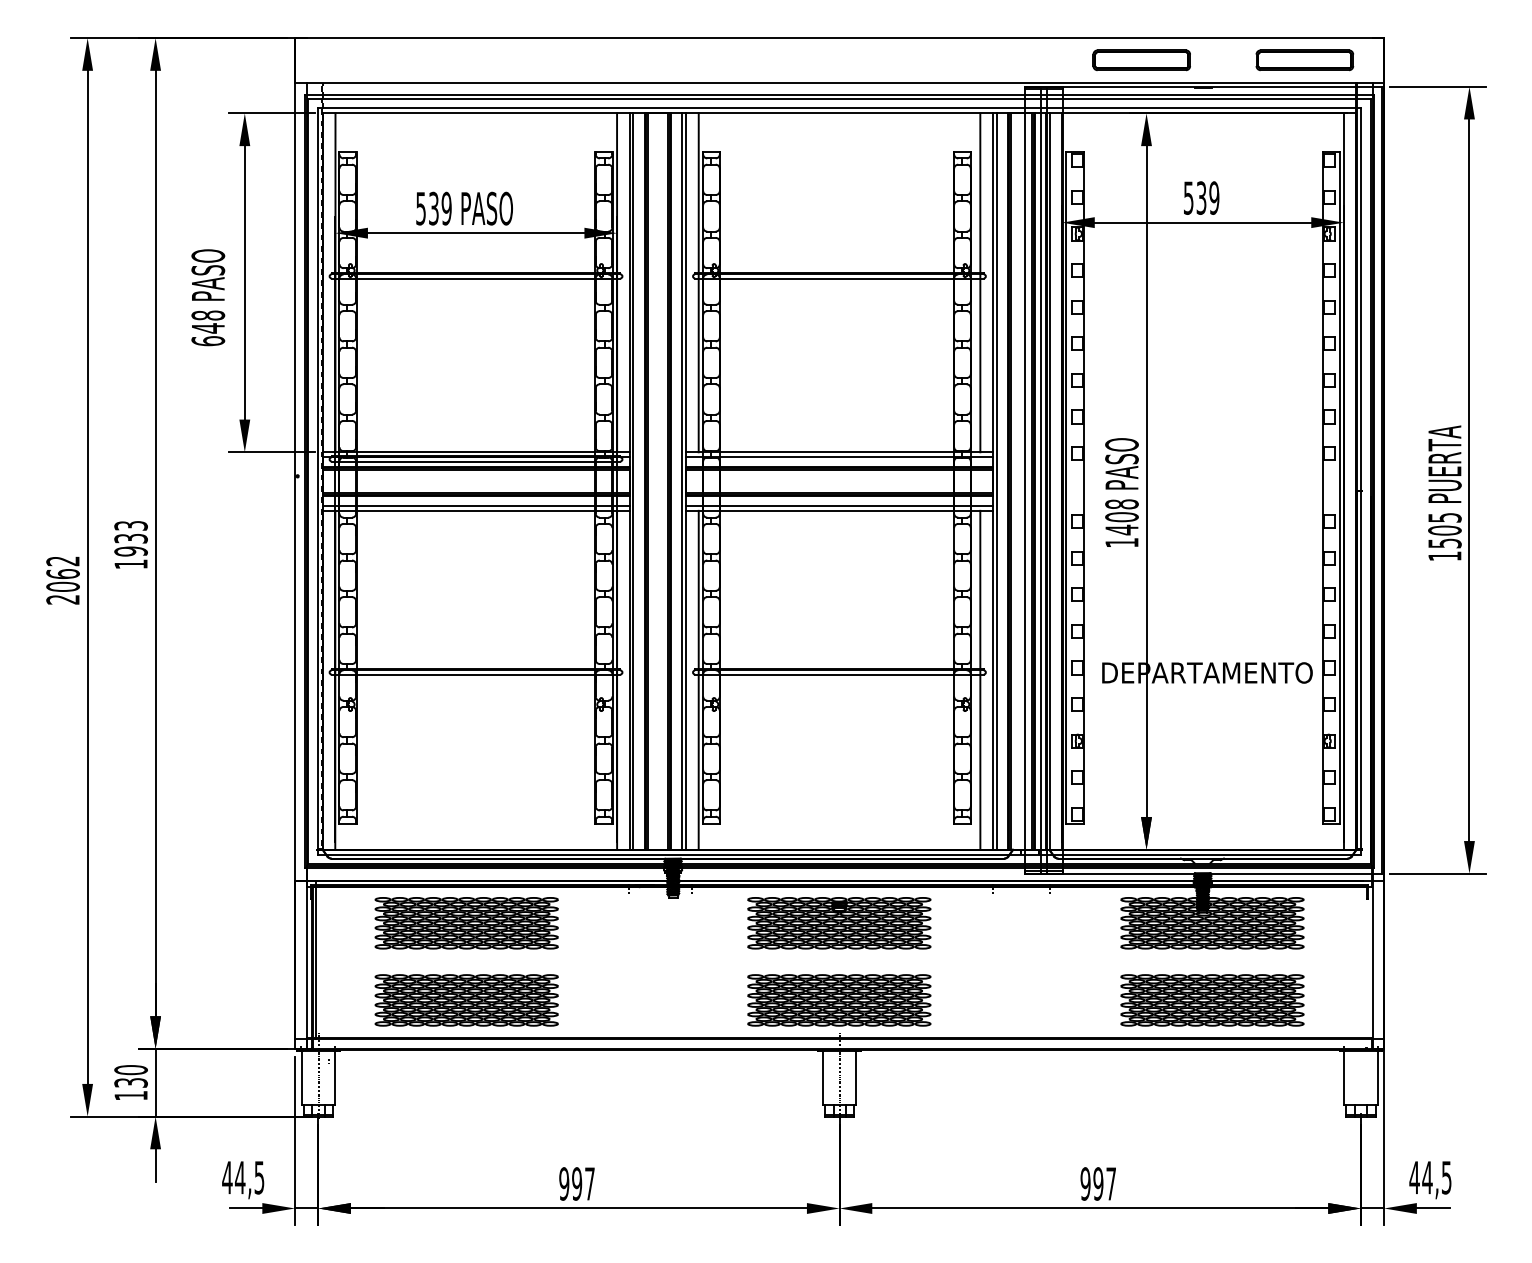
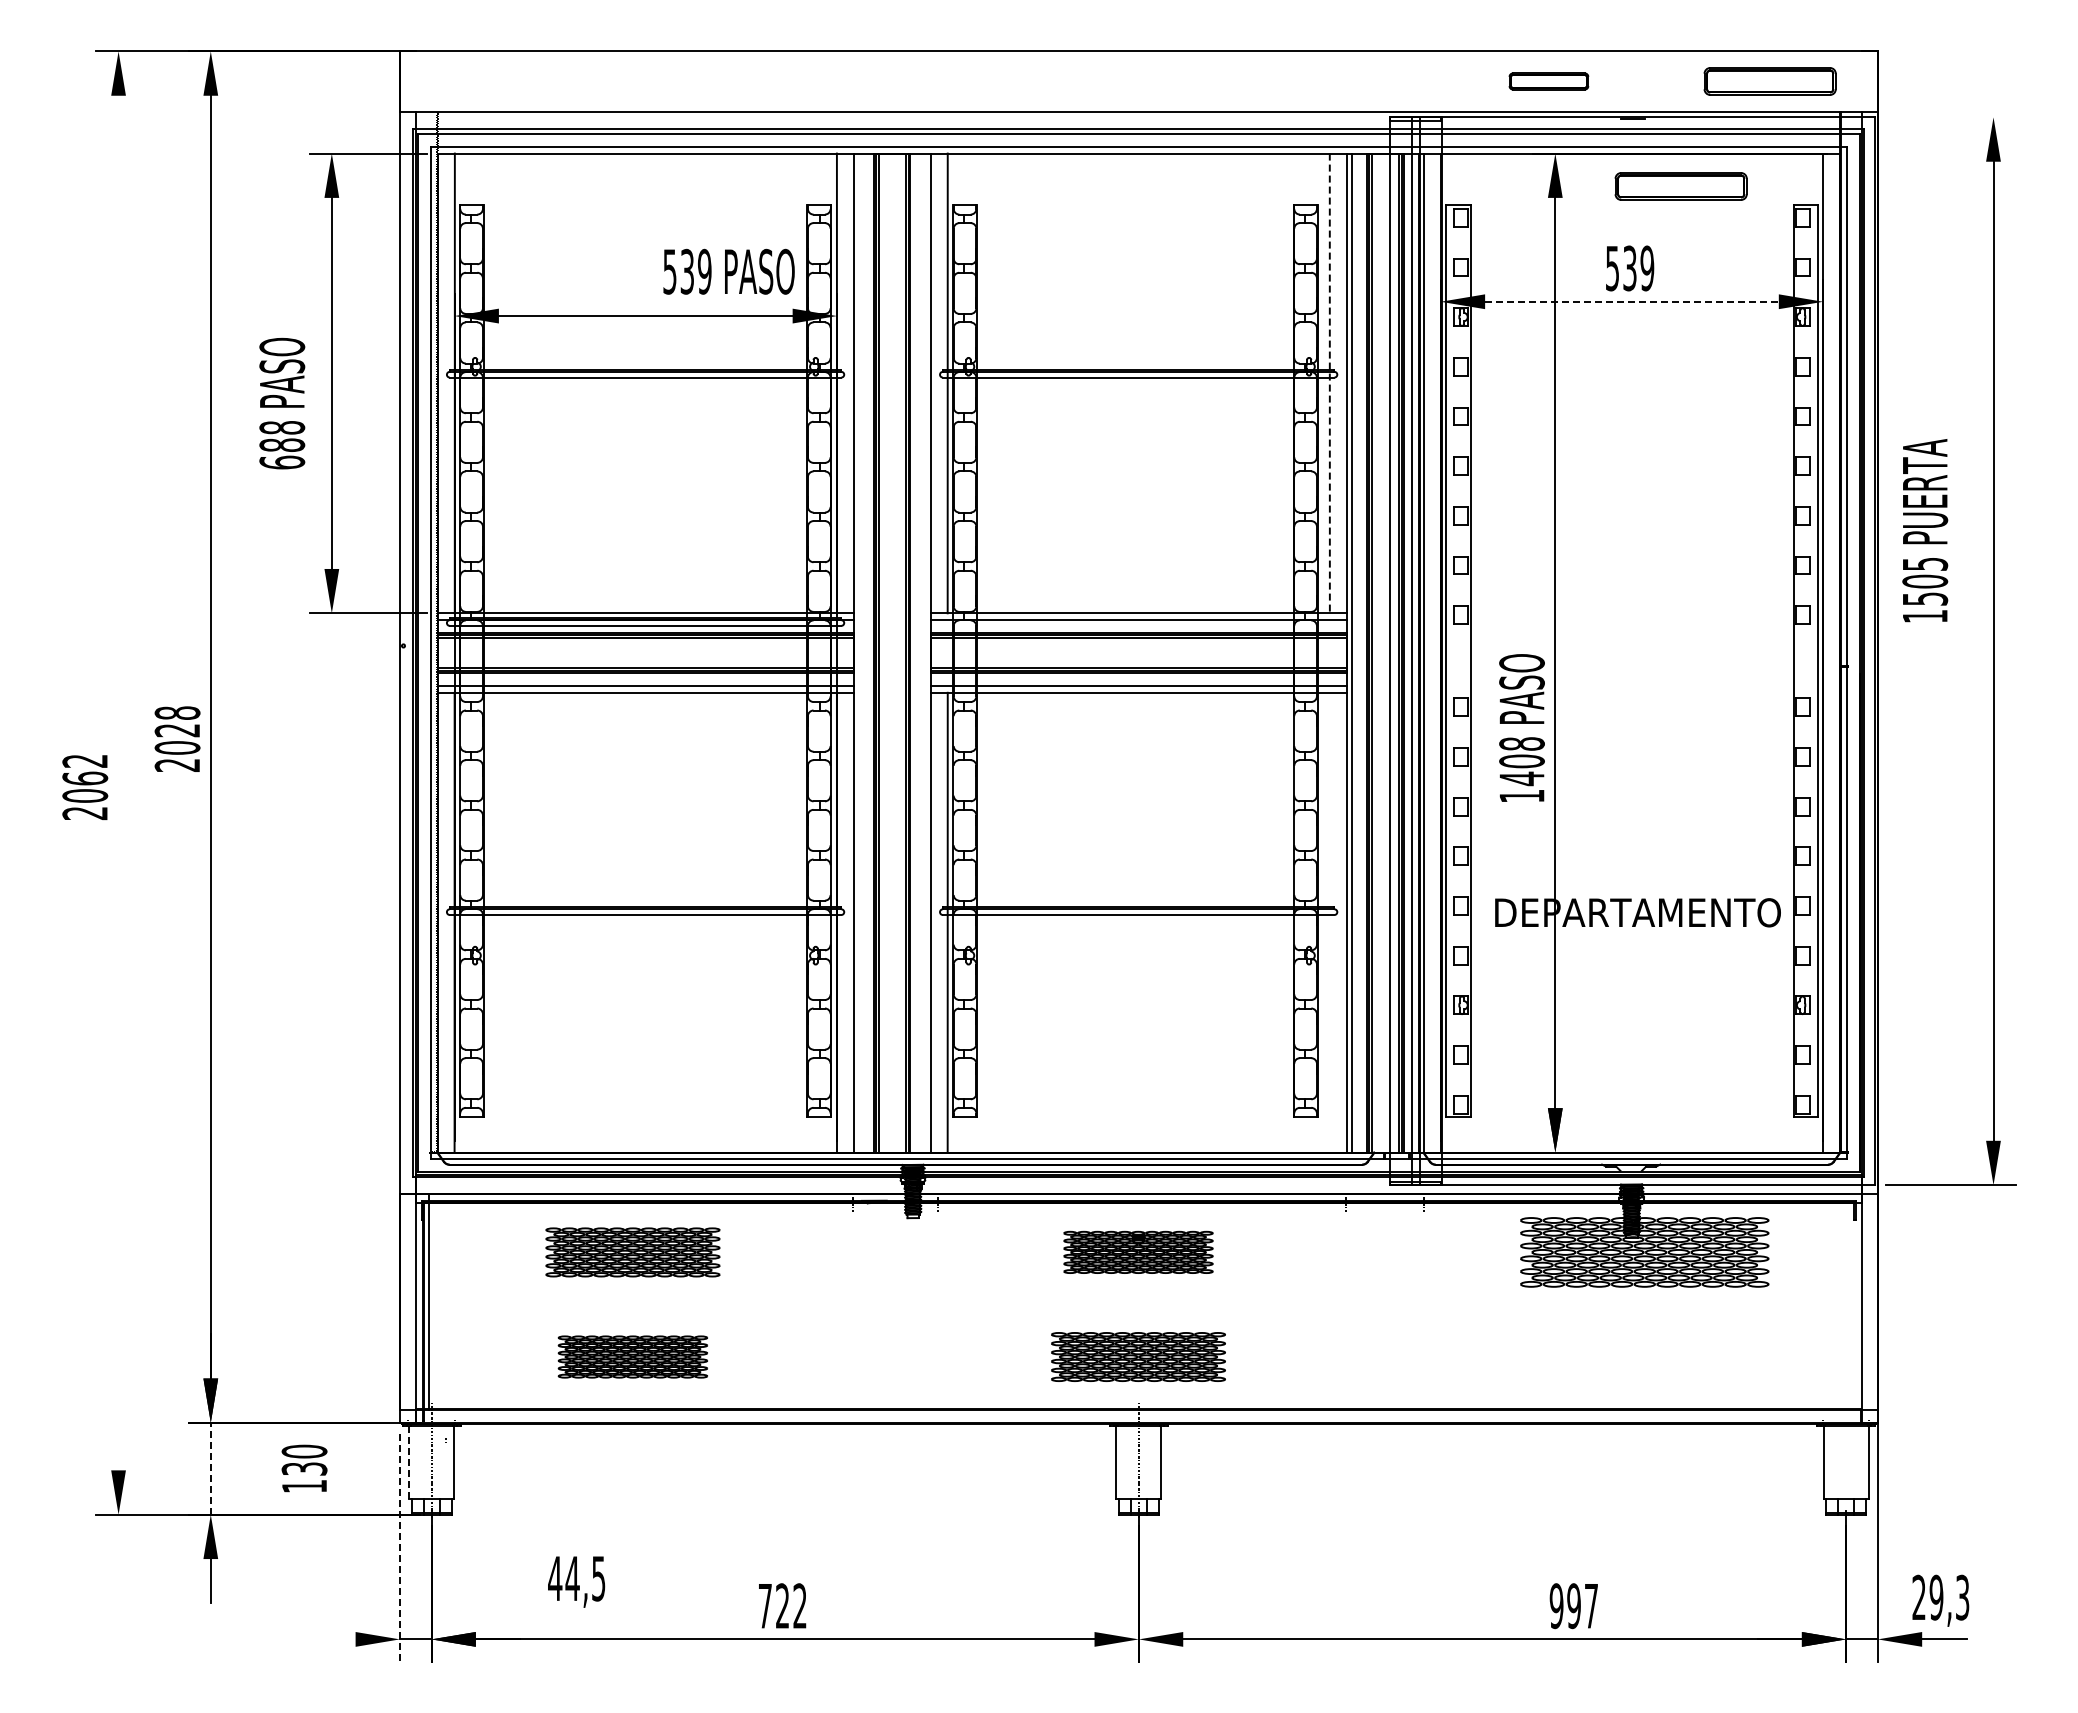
part: (1141, 60) -> (1548, 81), size x0.6
line: (1437, 86) -> (1950, 117), removed
part: (1238, 137) -> (1680, 186), added
text: (464, 208) -> (728, 271), moved
line: (1202, 222) -> (1631, 301), solid -> dashed
line: (980, 282) -> (1329, 383), solid -> dashed
text: (208, 328) -> (282, 445), 648 -> 688
line: (632, 481) -> (858, 652), removed
line: (682, 481) -> (925, 652), removed
text: (1121, 492) -> (1521, 727), moved
text: (1445, 492) -> (1925, 530), moved
text: (131, 544) -> (177, 738), 1933 -> 2028
line: (87, 576) -> (118, 782), removed
line: (980, 680) -> (1329, 922), removed
part: (466, 923) -> (632, 1252), size x0.7
part: (839, 923) -> (1138, 1252), size x0.6
part: (466, 1000) -> (632, 1356), size x0.6
part: (839, 1000) -> (1138, 1356), size x0.7
part: (1212, 1000) -> (1644, 1356), removed
line: (302, 1078) -> (409, 1462), solid -> dashed
text: (131, 1082) -> (304, 1468), moved
line: (155, 1082) -> (210, 1468), solid -> dashed
line: (294, 1140) -> (399, 1547), solid -> dashed
text: (1430, 1177) -> (1940, 1597), 44,5 -> 29,3
text: (243, 1179) -> (576, 1581), moved
text: (576, 1184) -> (782, 1606), 997 -> 722
text: (1098, 1184) -> (1573, 1606), moved
line: (246, 1208) -> (333, 1639), removed

